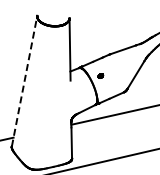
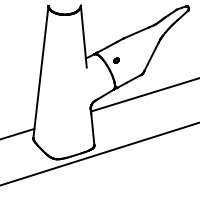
line: (24, 80) -> (40, 71), dashed -> solid

